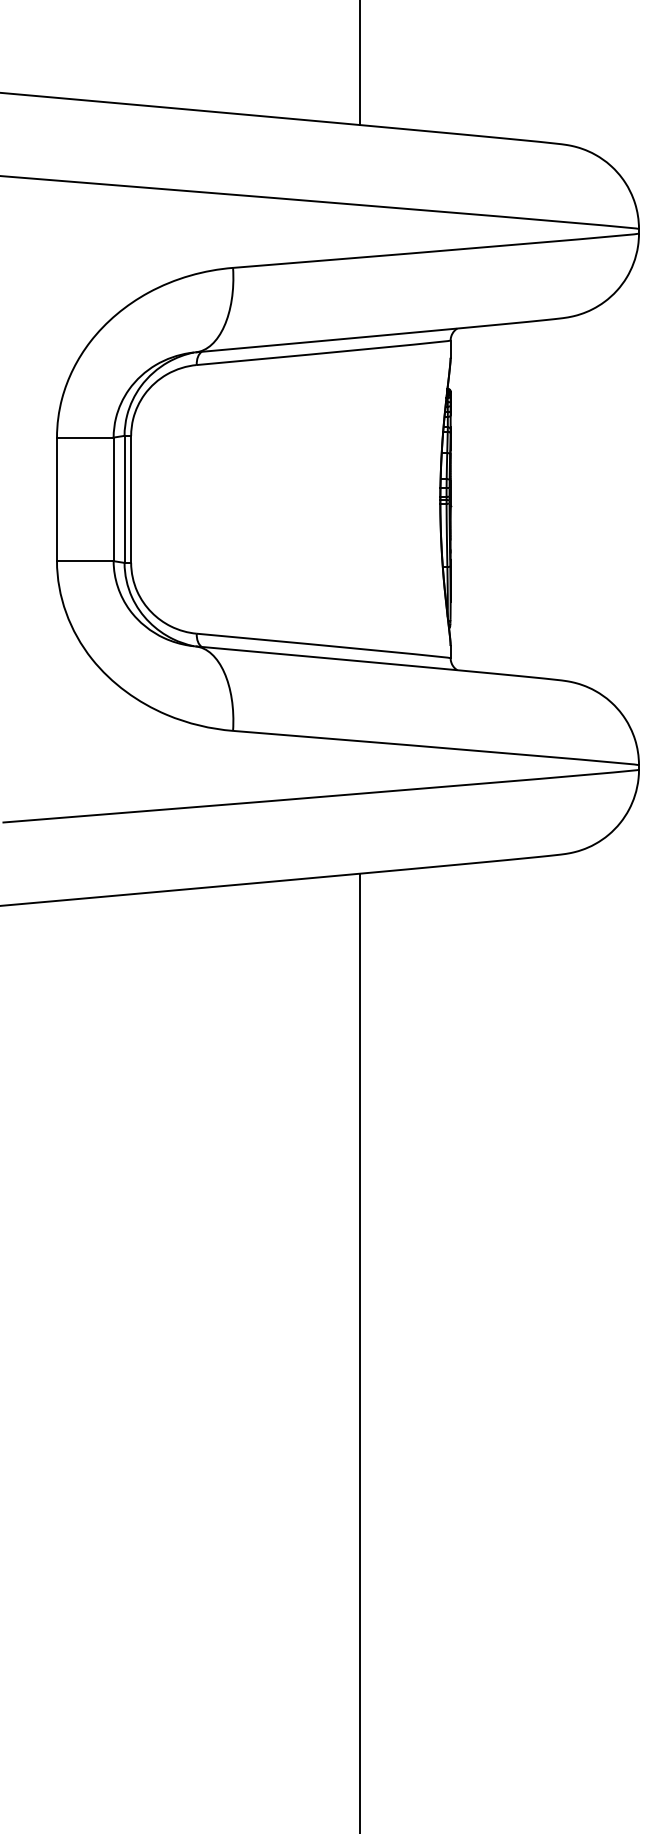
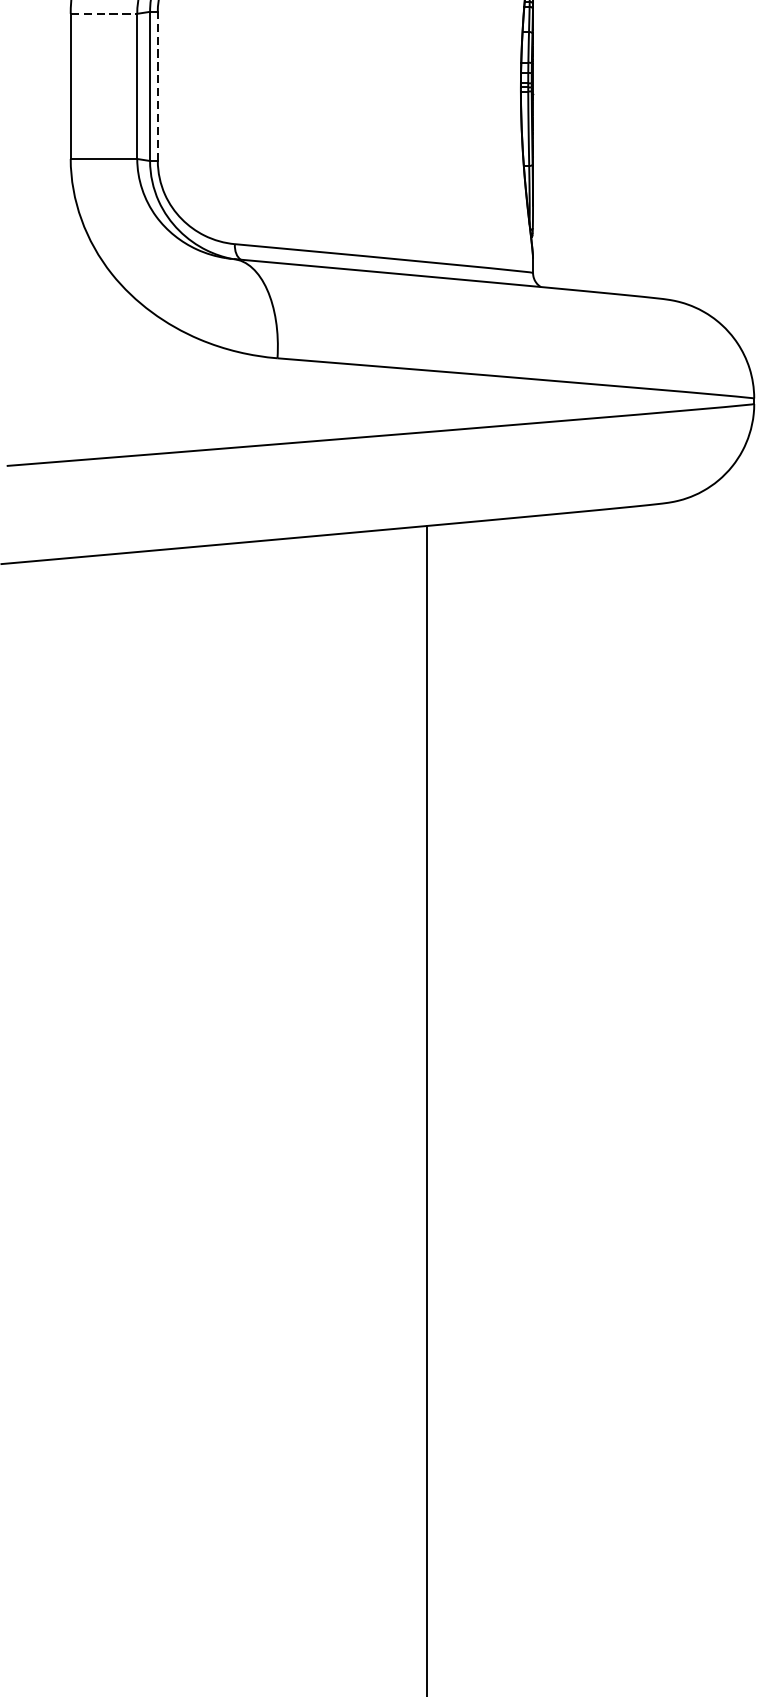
line: (85, 437) -> (104, 13), solid -> dashed
line: (131, 499) -> (158, 86), solid -> dashed

